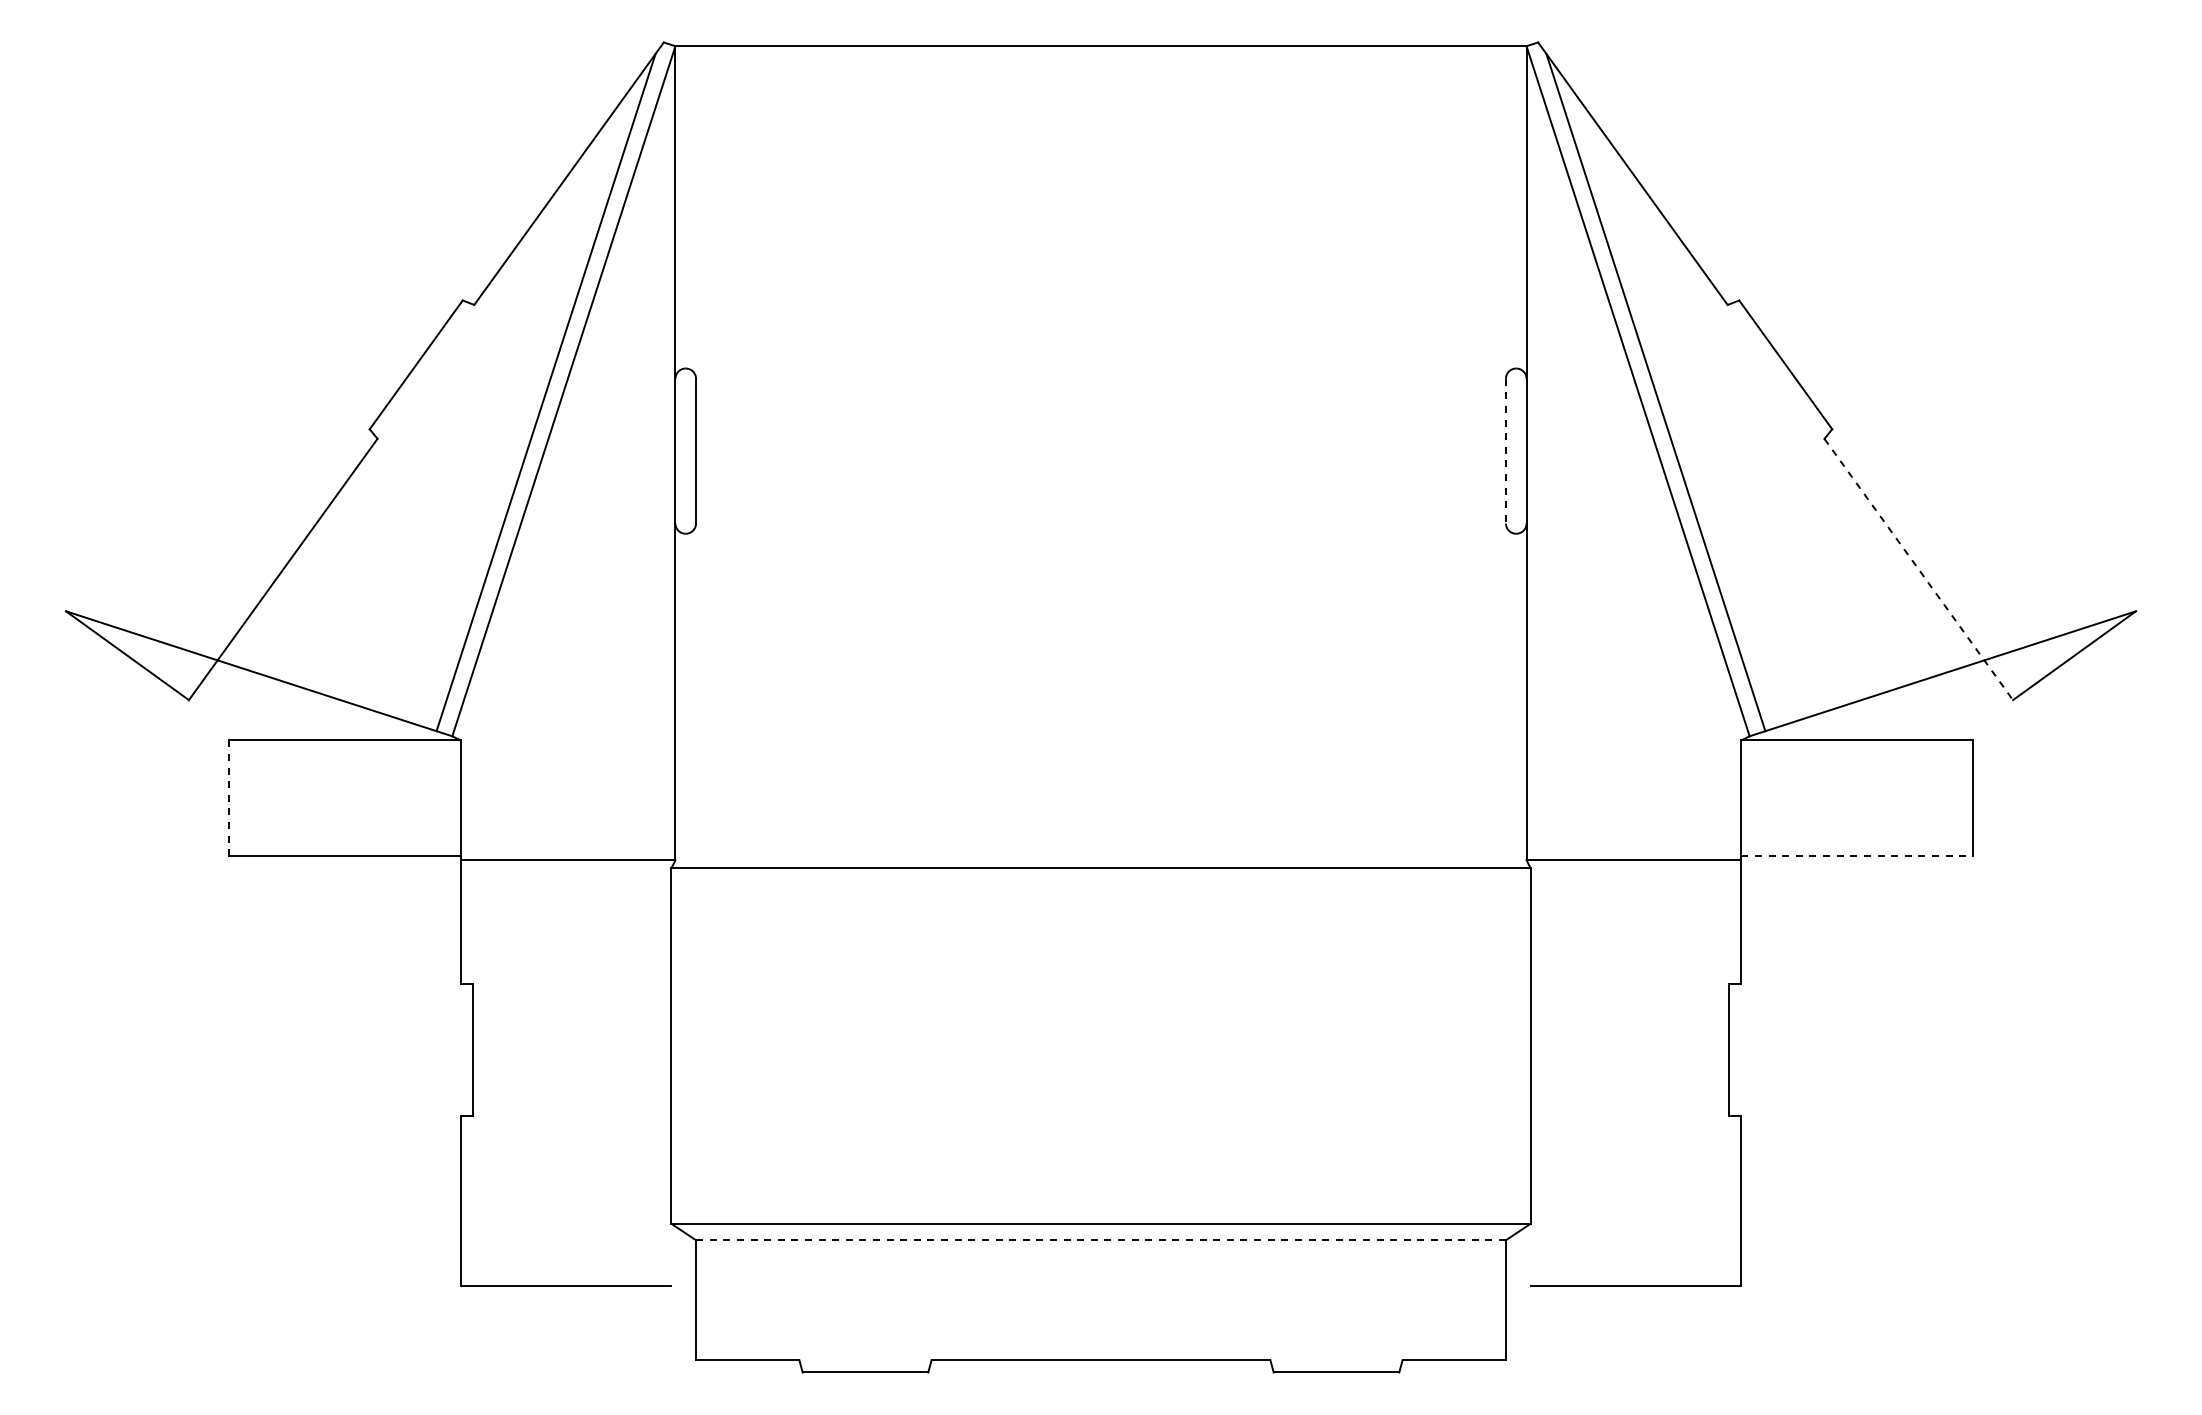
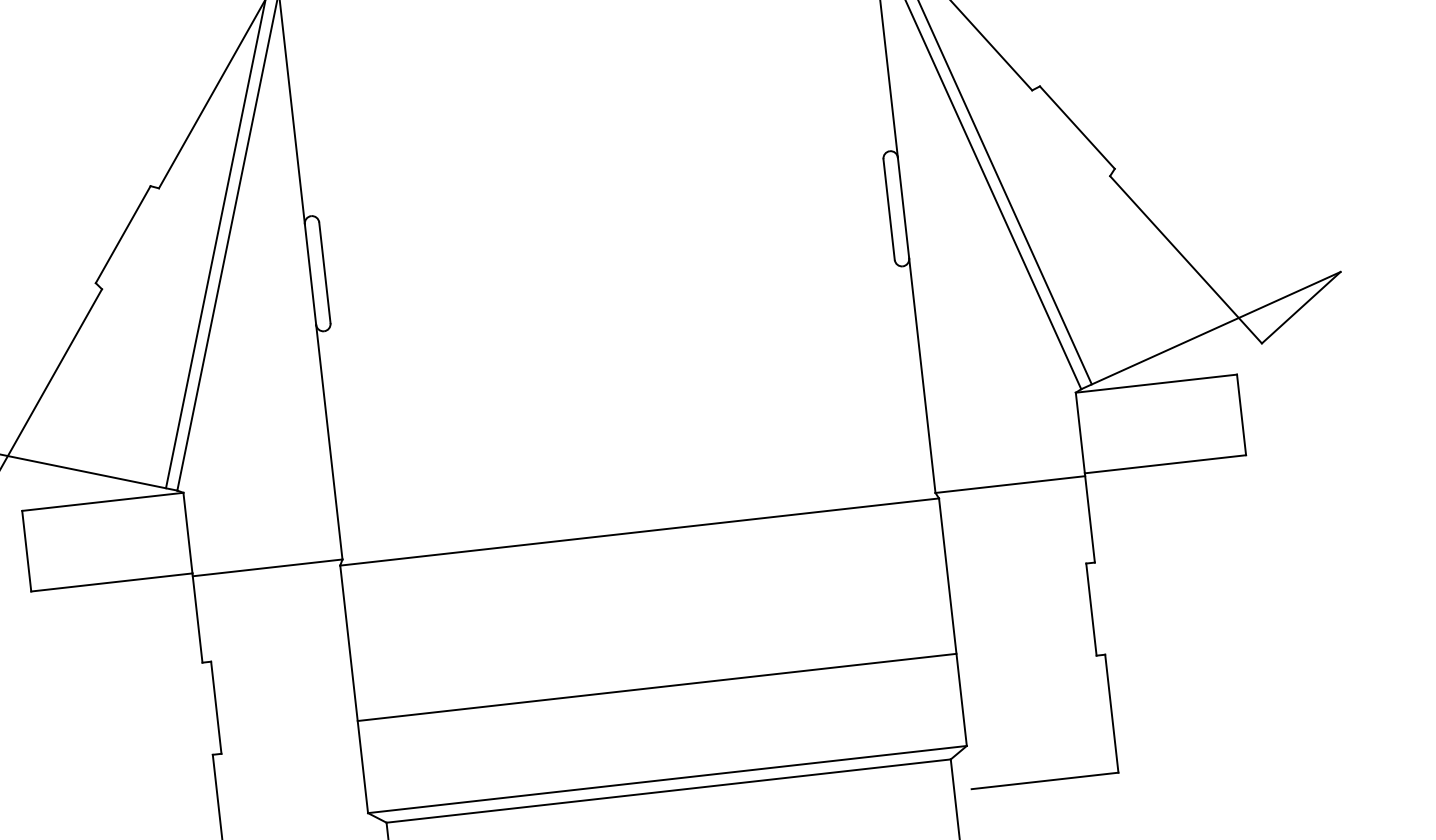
line: (1505, 451) -> (888, 209), dashed -> solid
line: (1919, 569) -> (1186, 259), dashed -> solid
line: (229, 798) -> (26, 551), dashed -> solid
line: (1857, 856) -> (1165, 464), dashed -> solid
line: (1100, 1091) -> (656, 687), added
line: (1100, 1240) -> (668, 791), dashed -> solid

